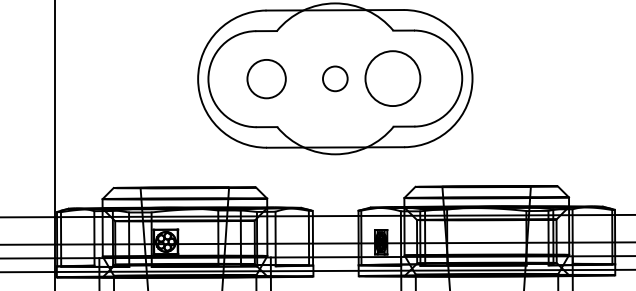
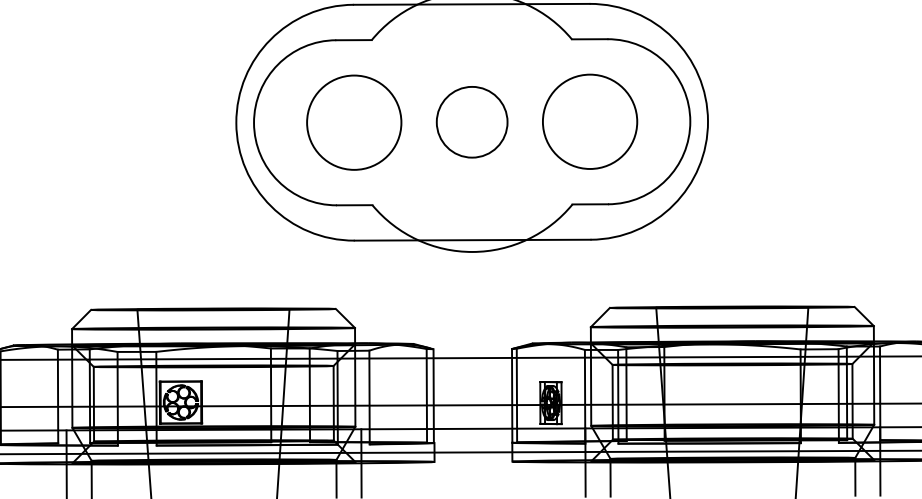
circle: (266, 78) -> (353, 121), size x1.43
circle: (334, 78) -> (470, 121), size x1.67
circle: (392, 78) -> (589, 121), moved

